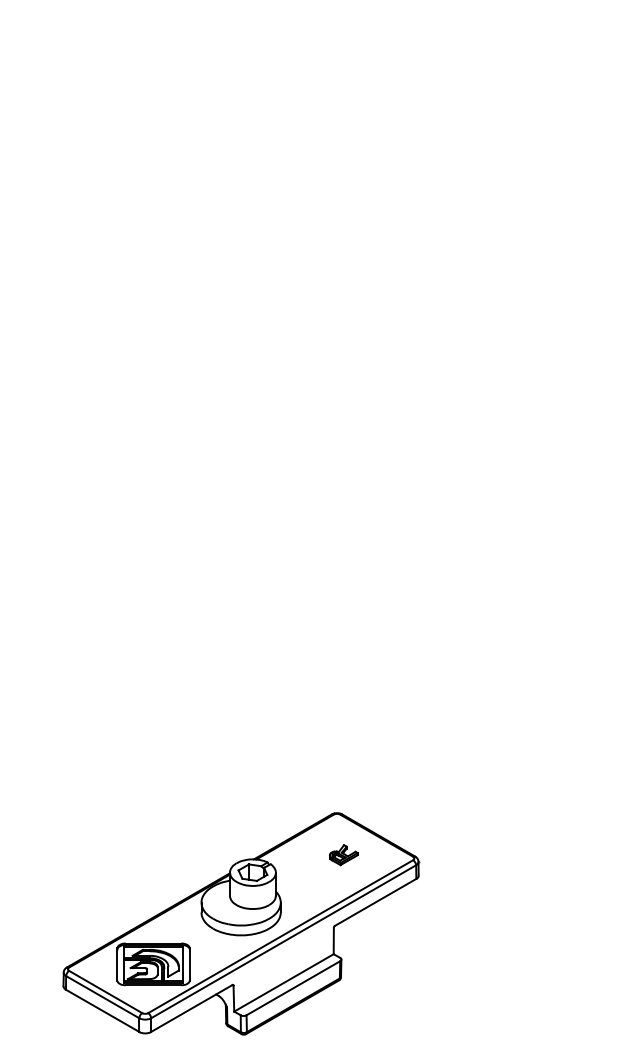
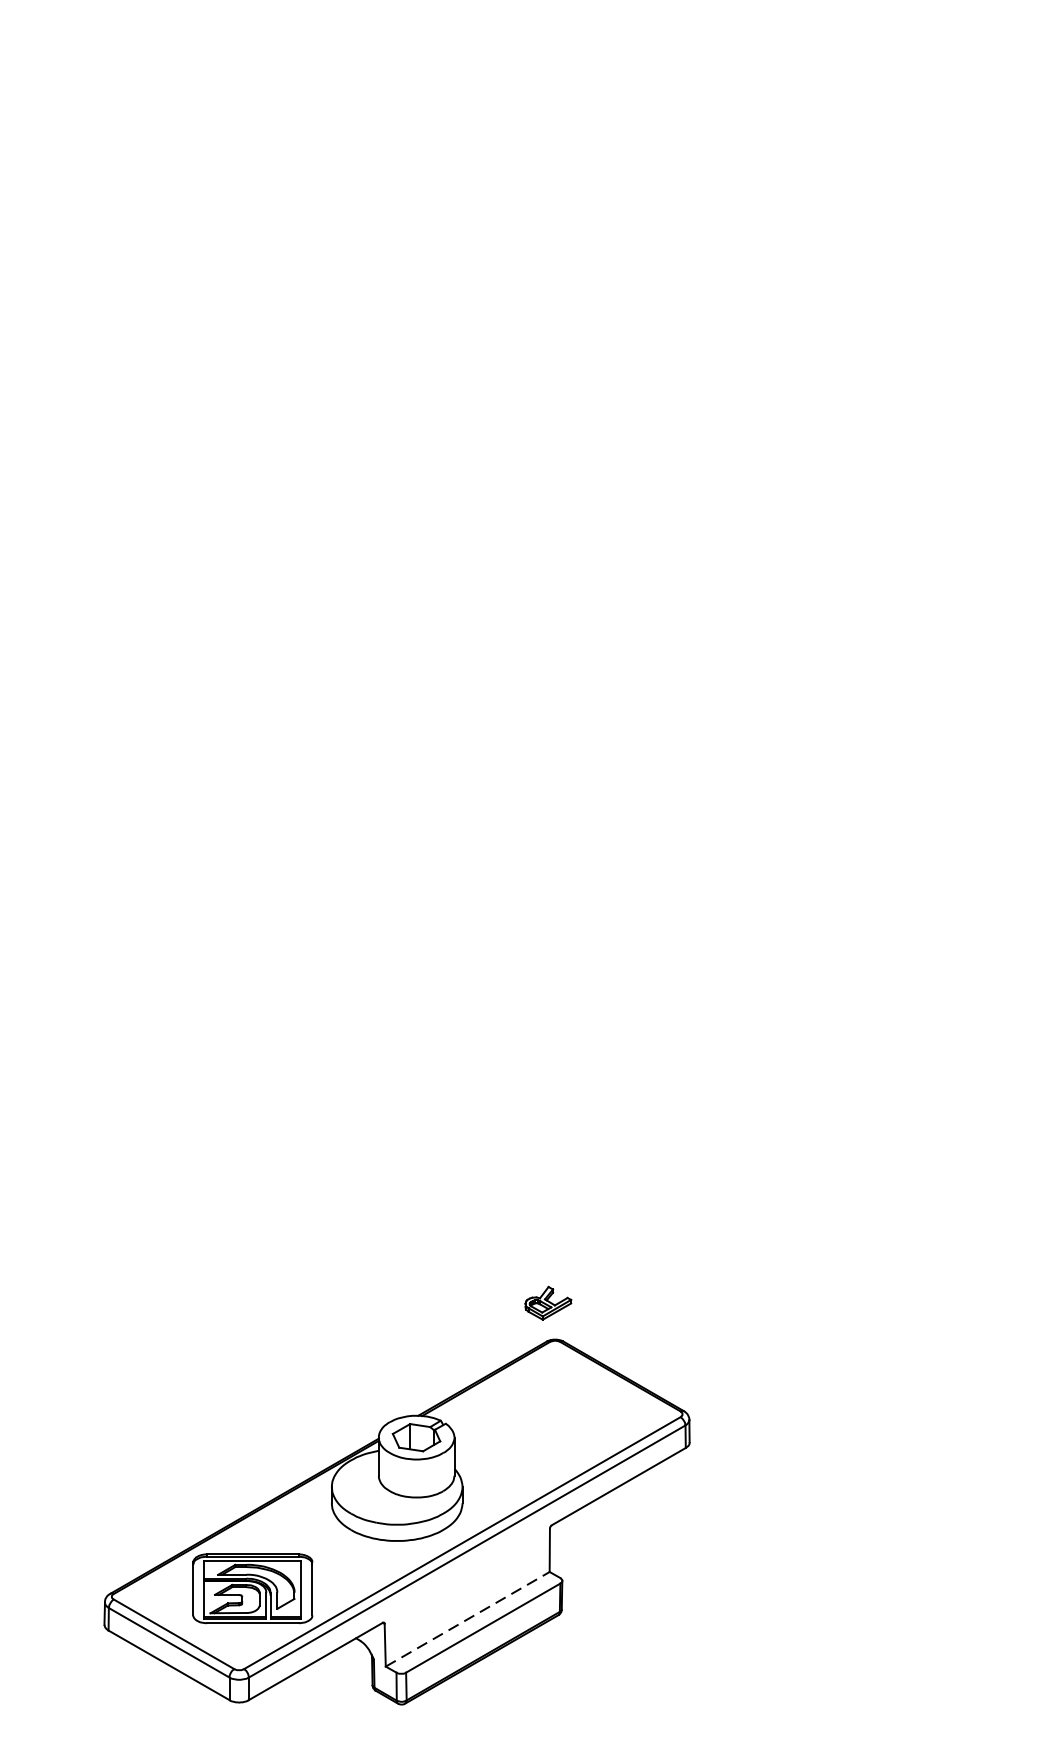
part: (343, 855) -> (547, 1303), moved
line: (284, 982) -> (468, 1618), solid -> dashed

